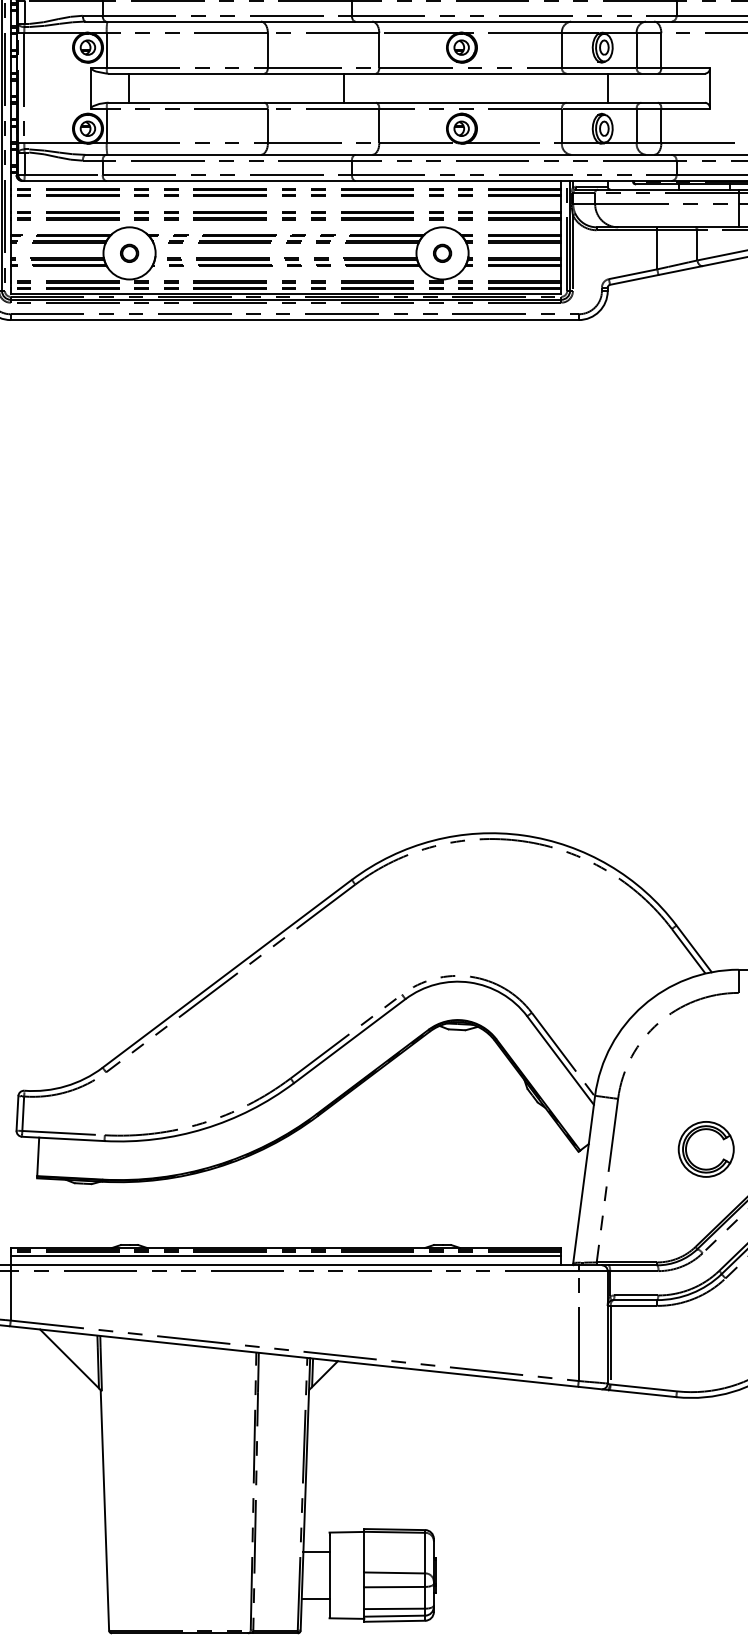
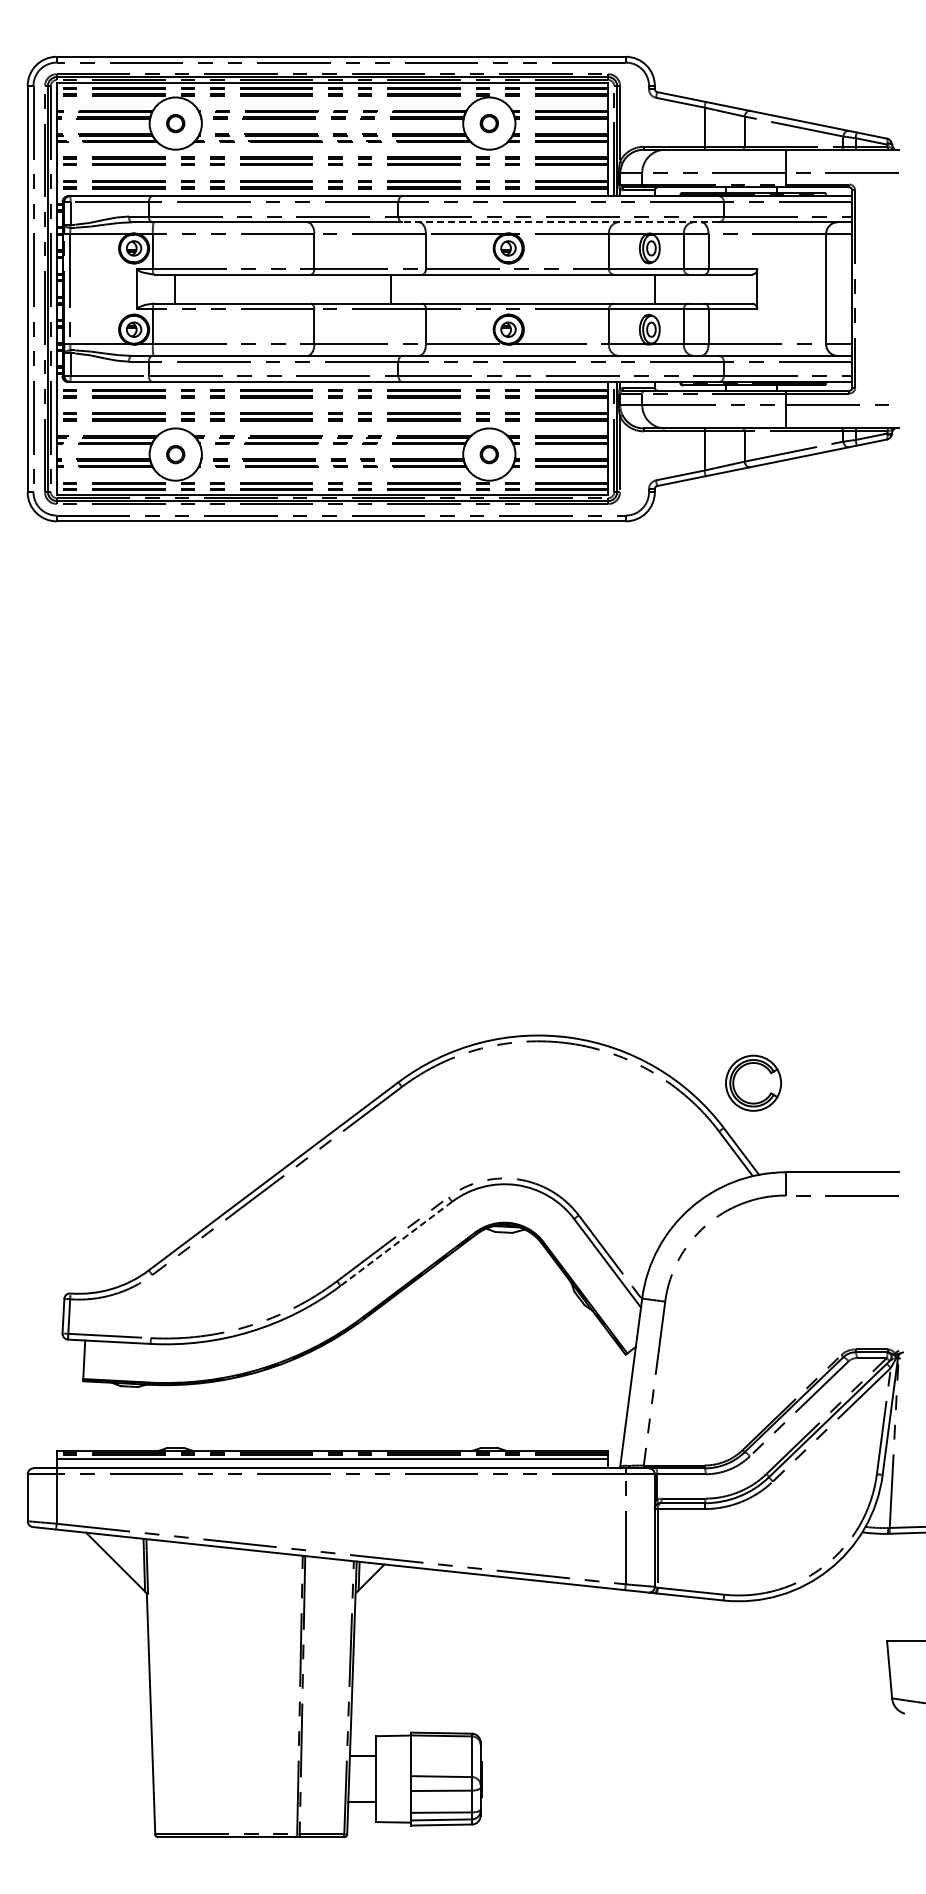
line: (513, 21) -> (560, 222), solid -> dashed
line: (349, 1040) -> (396, 1243), solid -> dashed
part: (706, 1148) -> (753, 1082), moved

